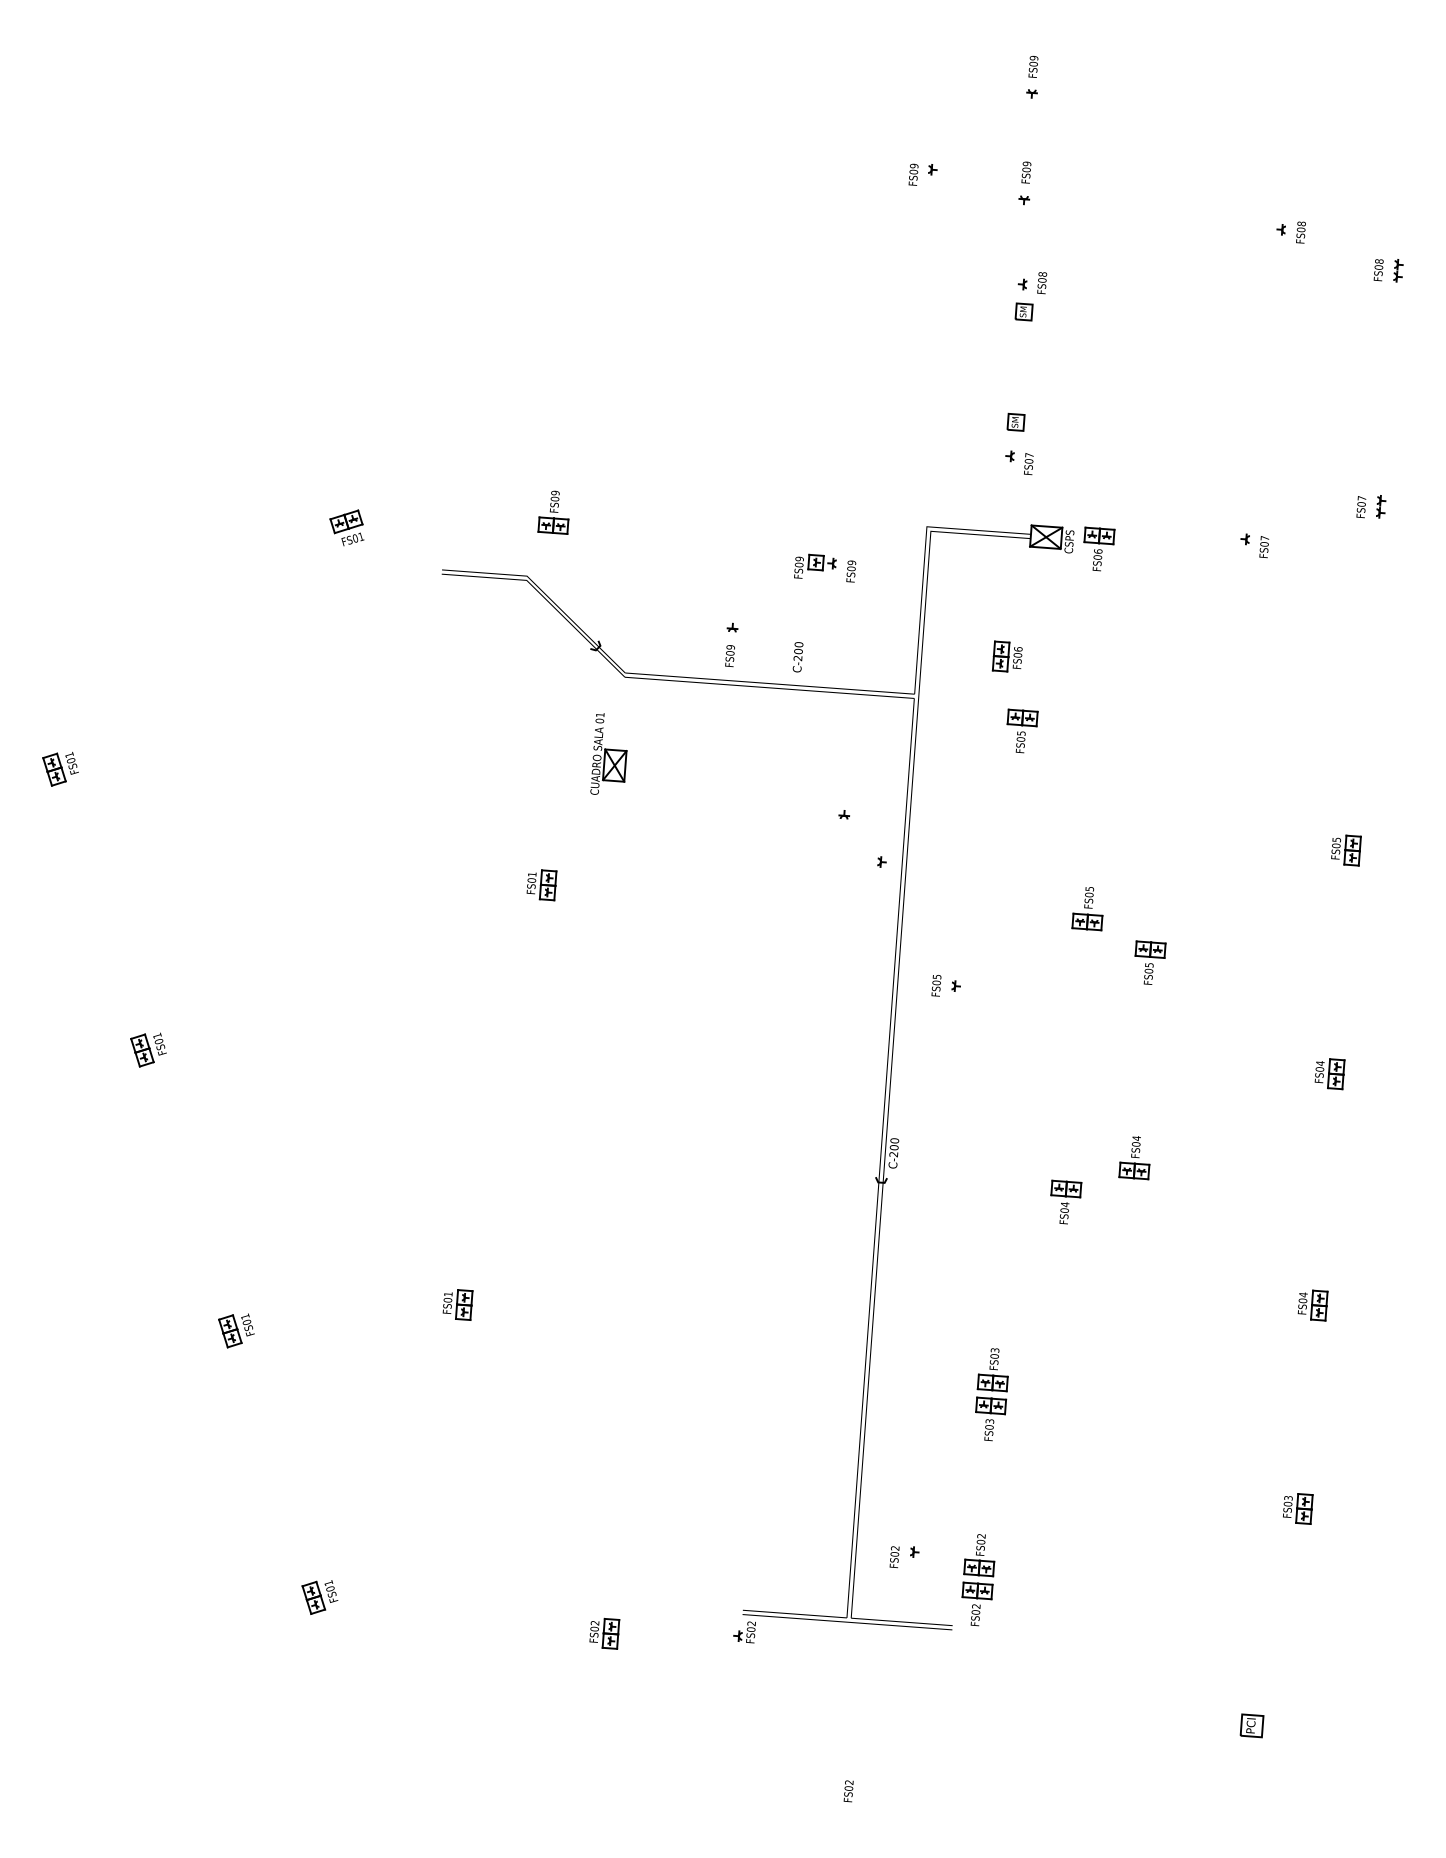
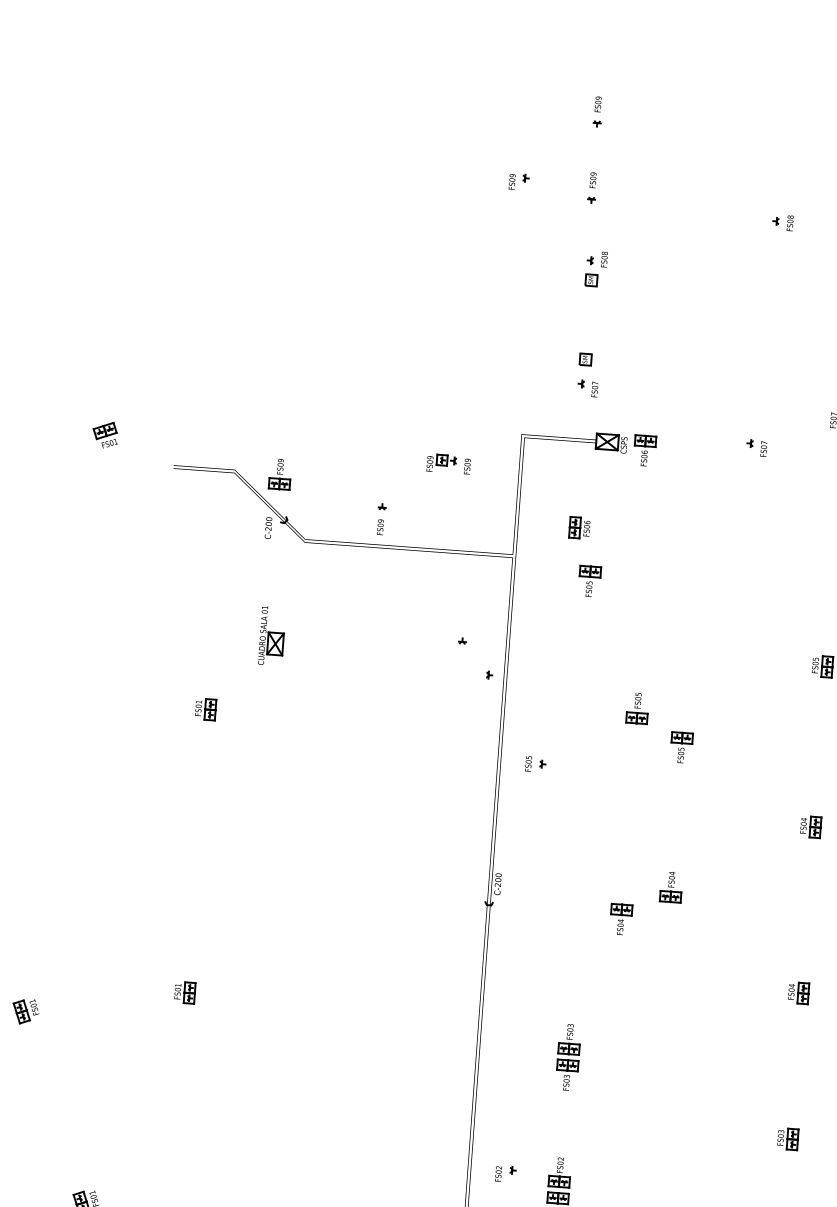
part: (553, 512) -> (279, 474), moved
text: (797, 657) -> (268, 528), moved
part: (608, 753) -> (270, 635), moved
part: (541, 885) -> (205, 709), moved

